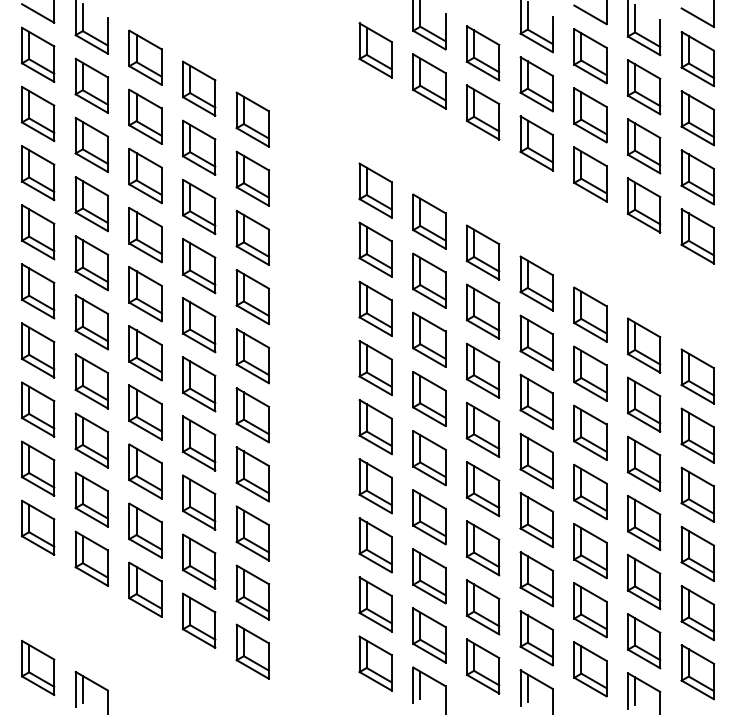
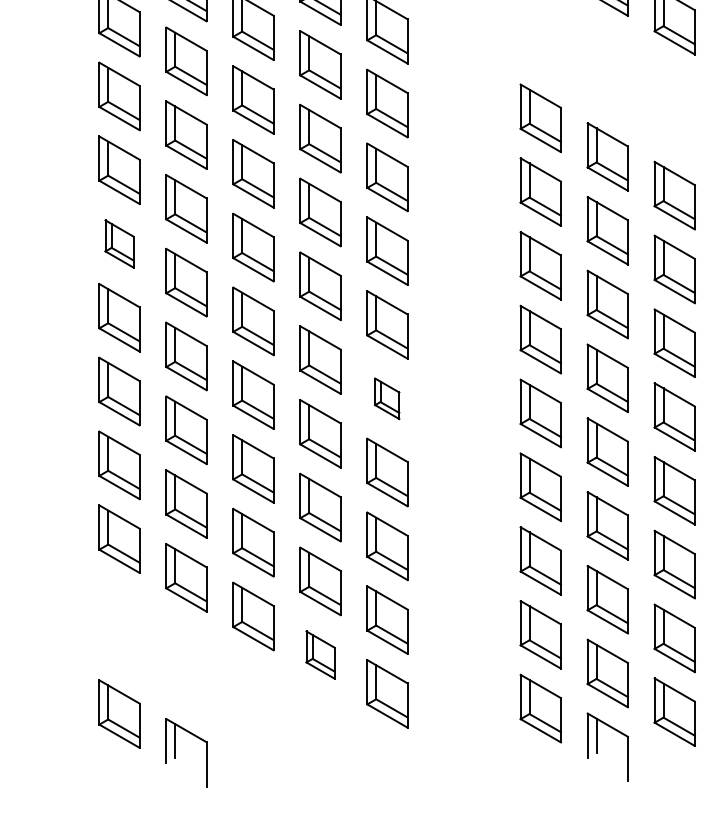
part: (38, 291) -> (119, 244), size x0.7
part: (252, 415) -> (386, 398), size x0.6
part: (199, 620) -> (320, 654), size x0.7

